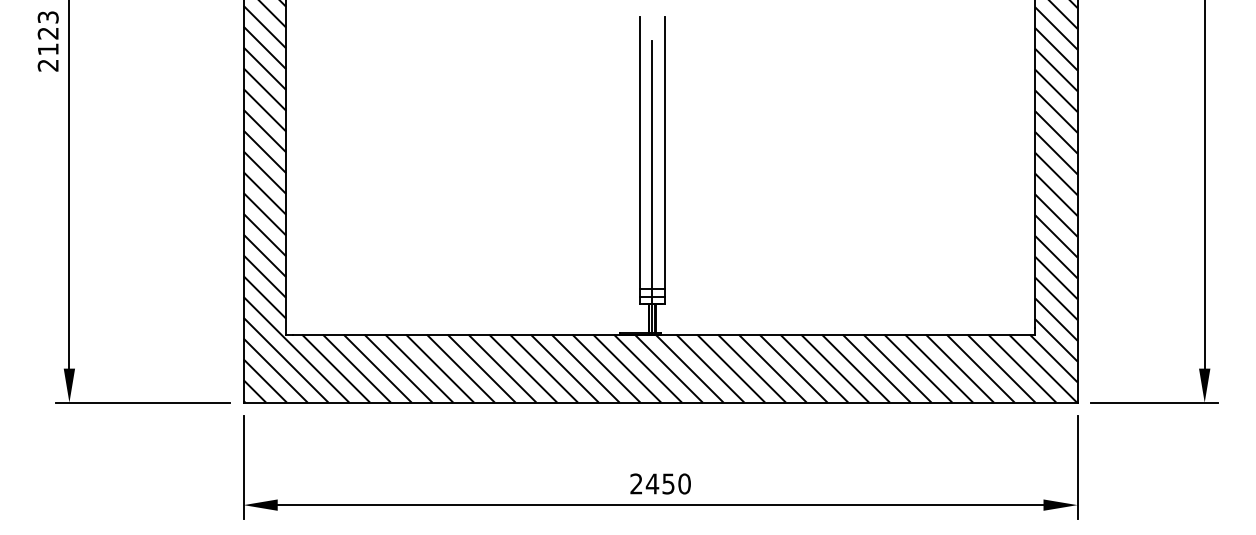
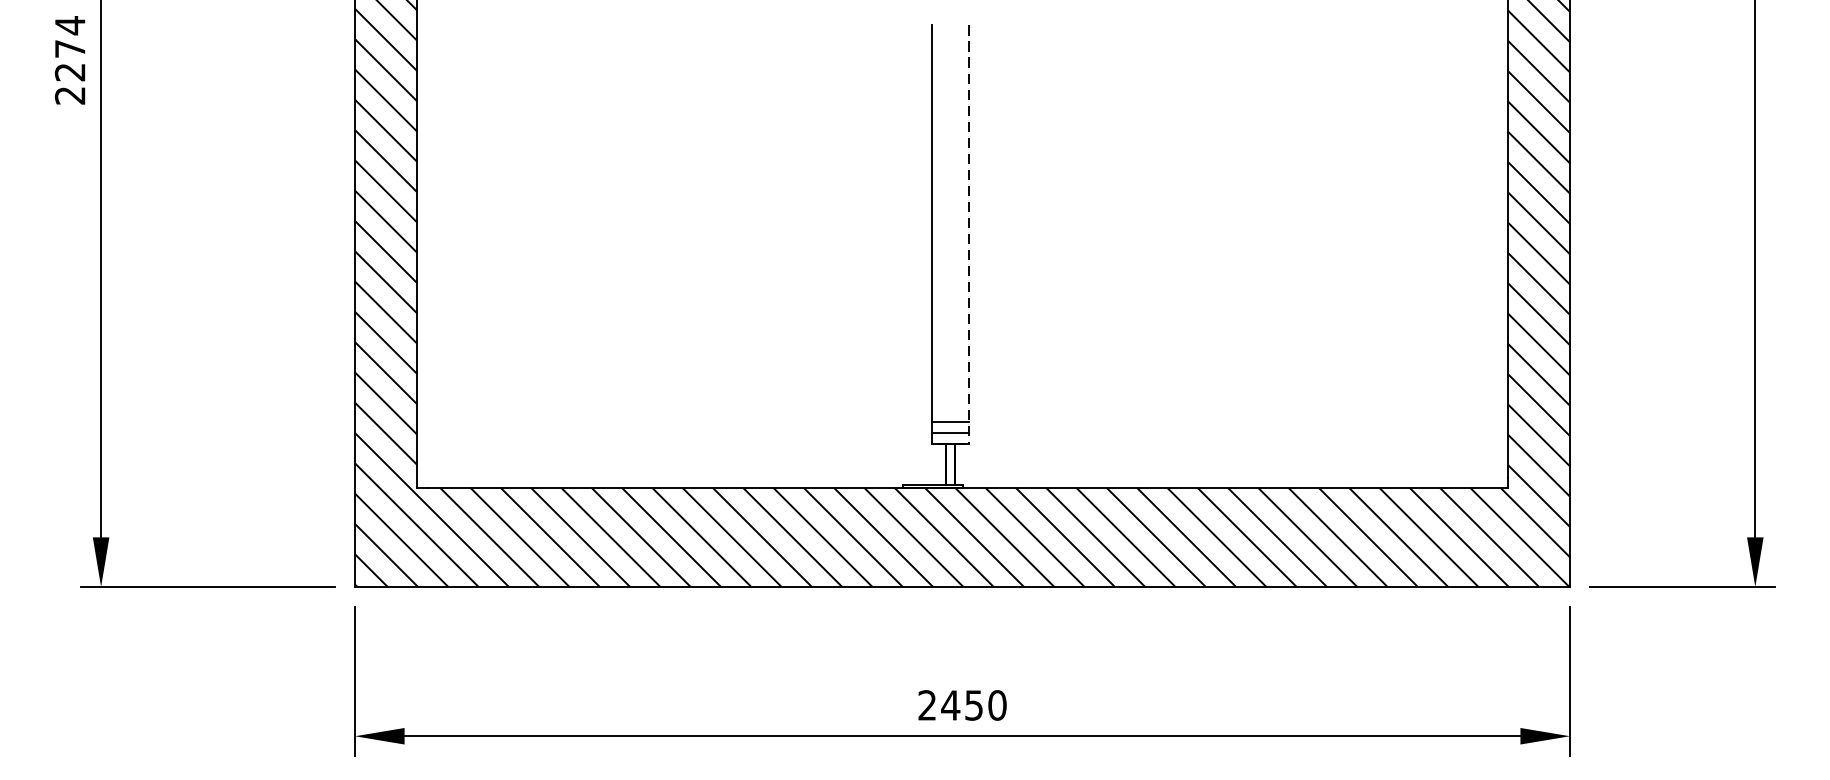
text: (47, 32) -> (69, 47), 2123 -> 2274
line: (665, 161) -> (969, 235), solid -> dashed
line: (652, 187) -> (950, 273), removed

